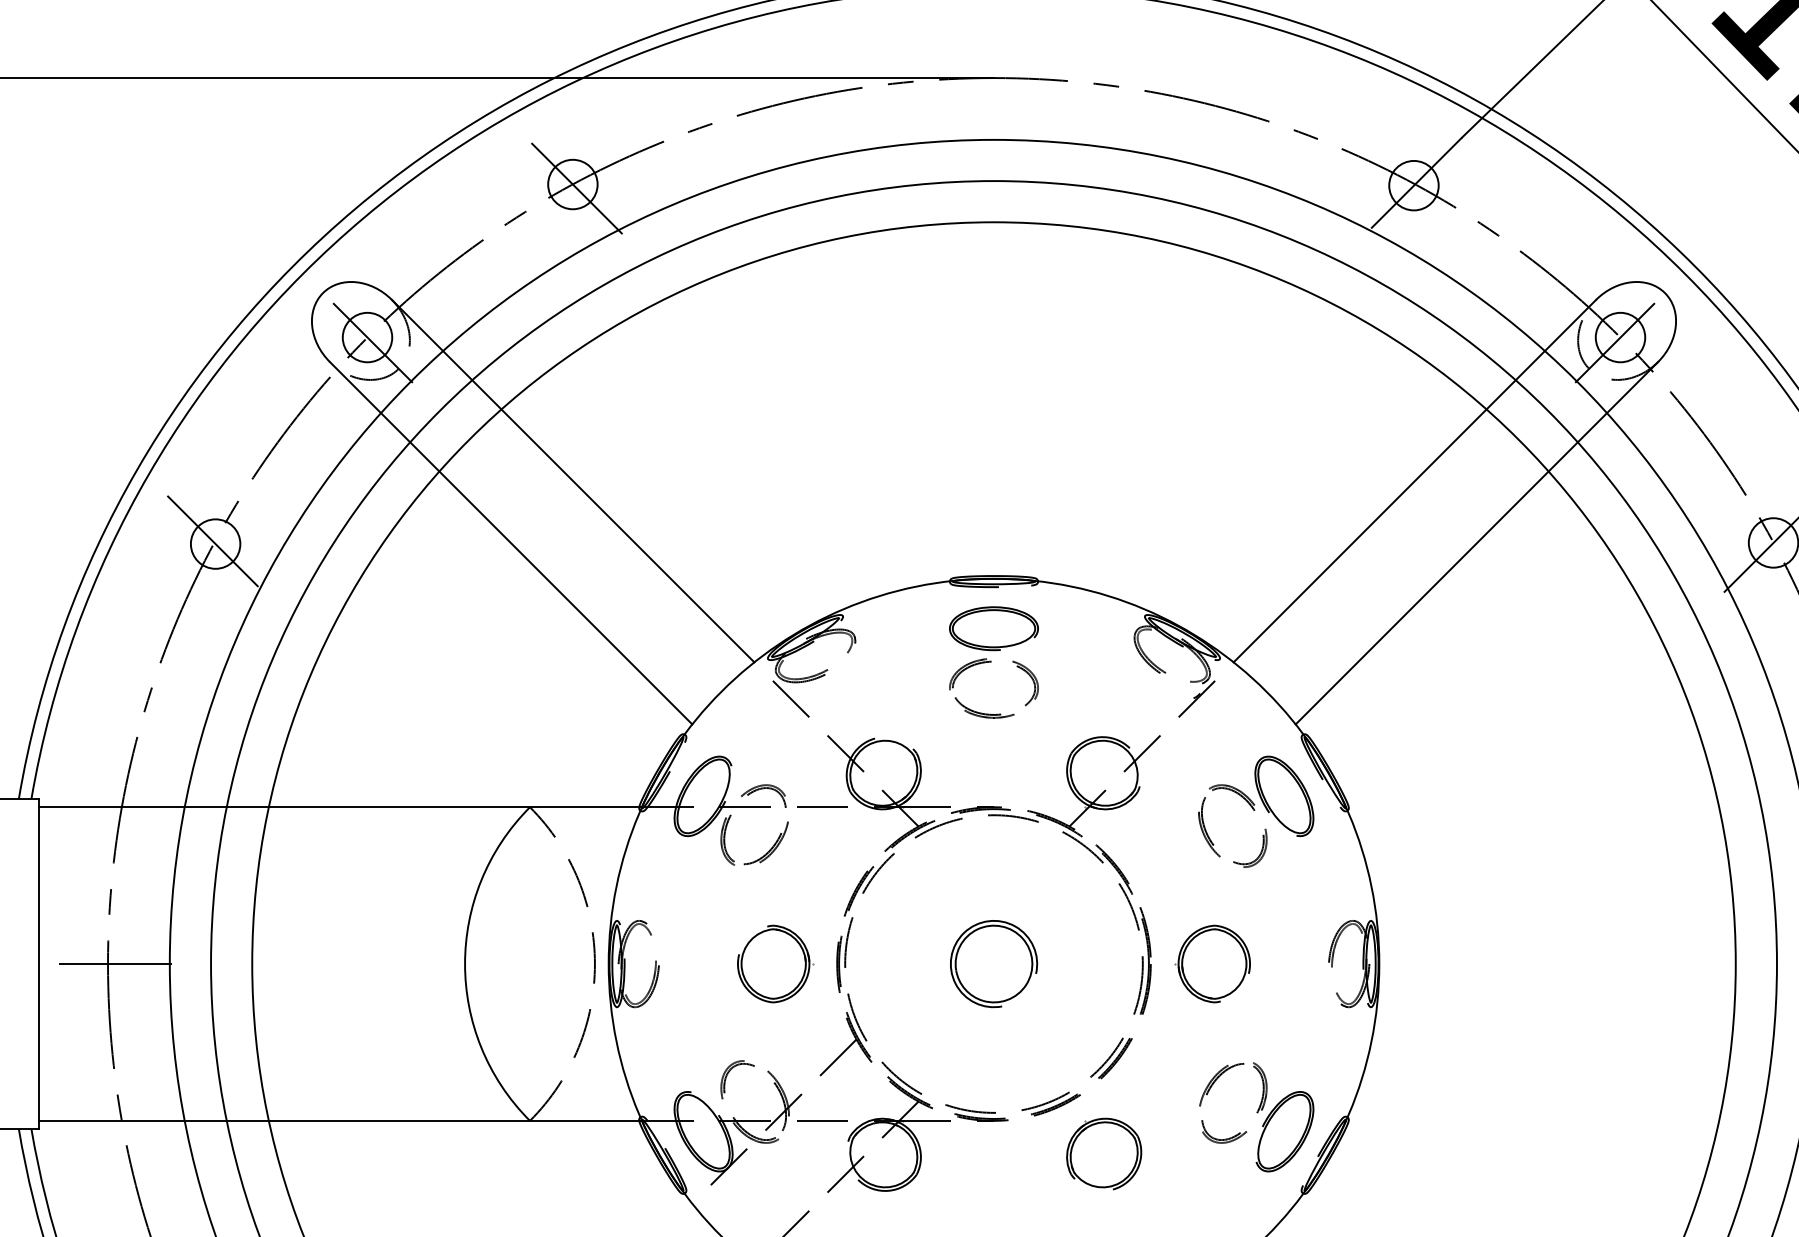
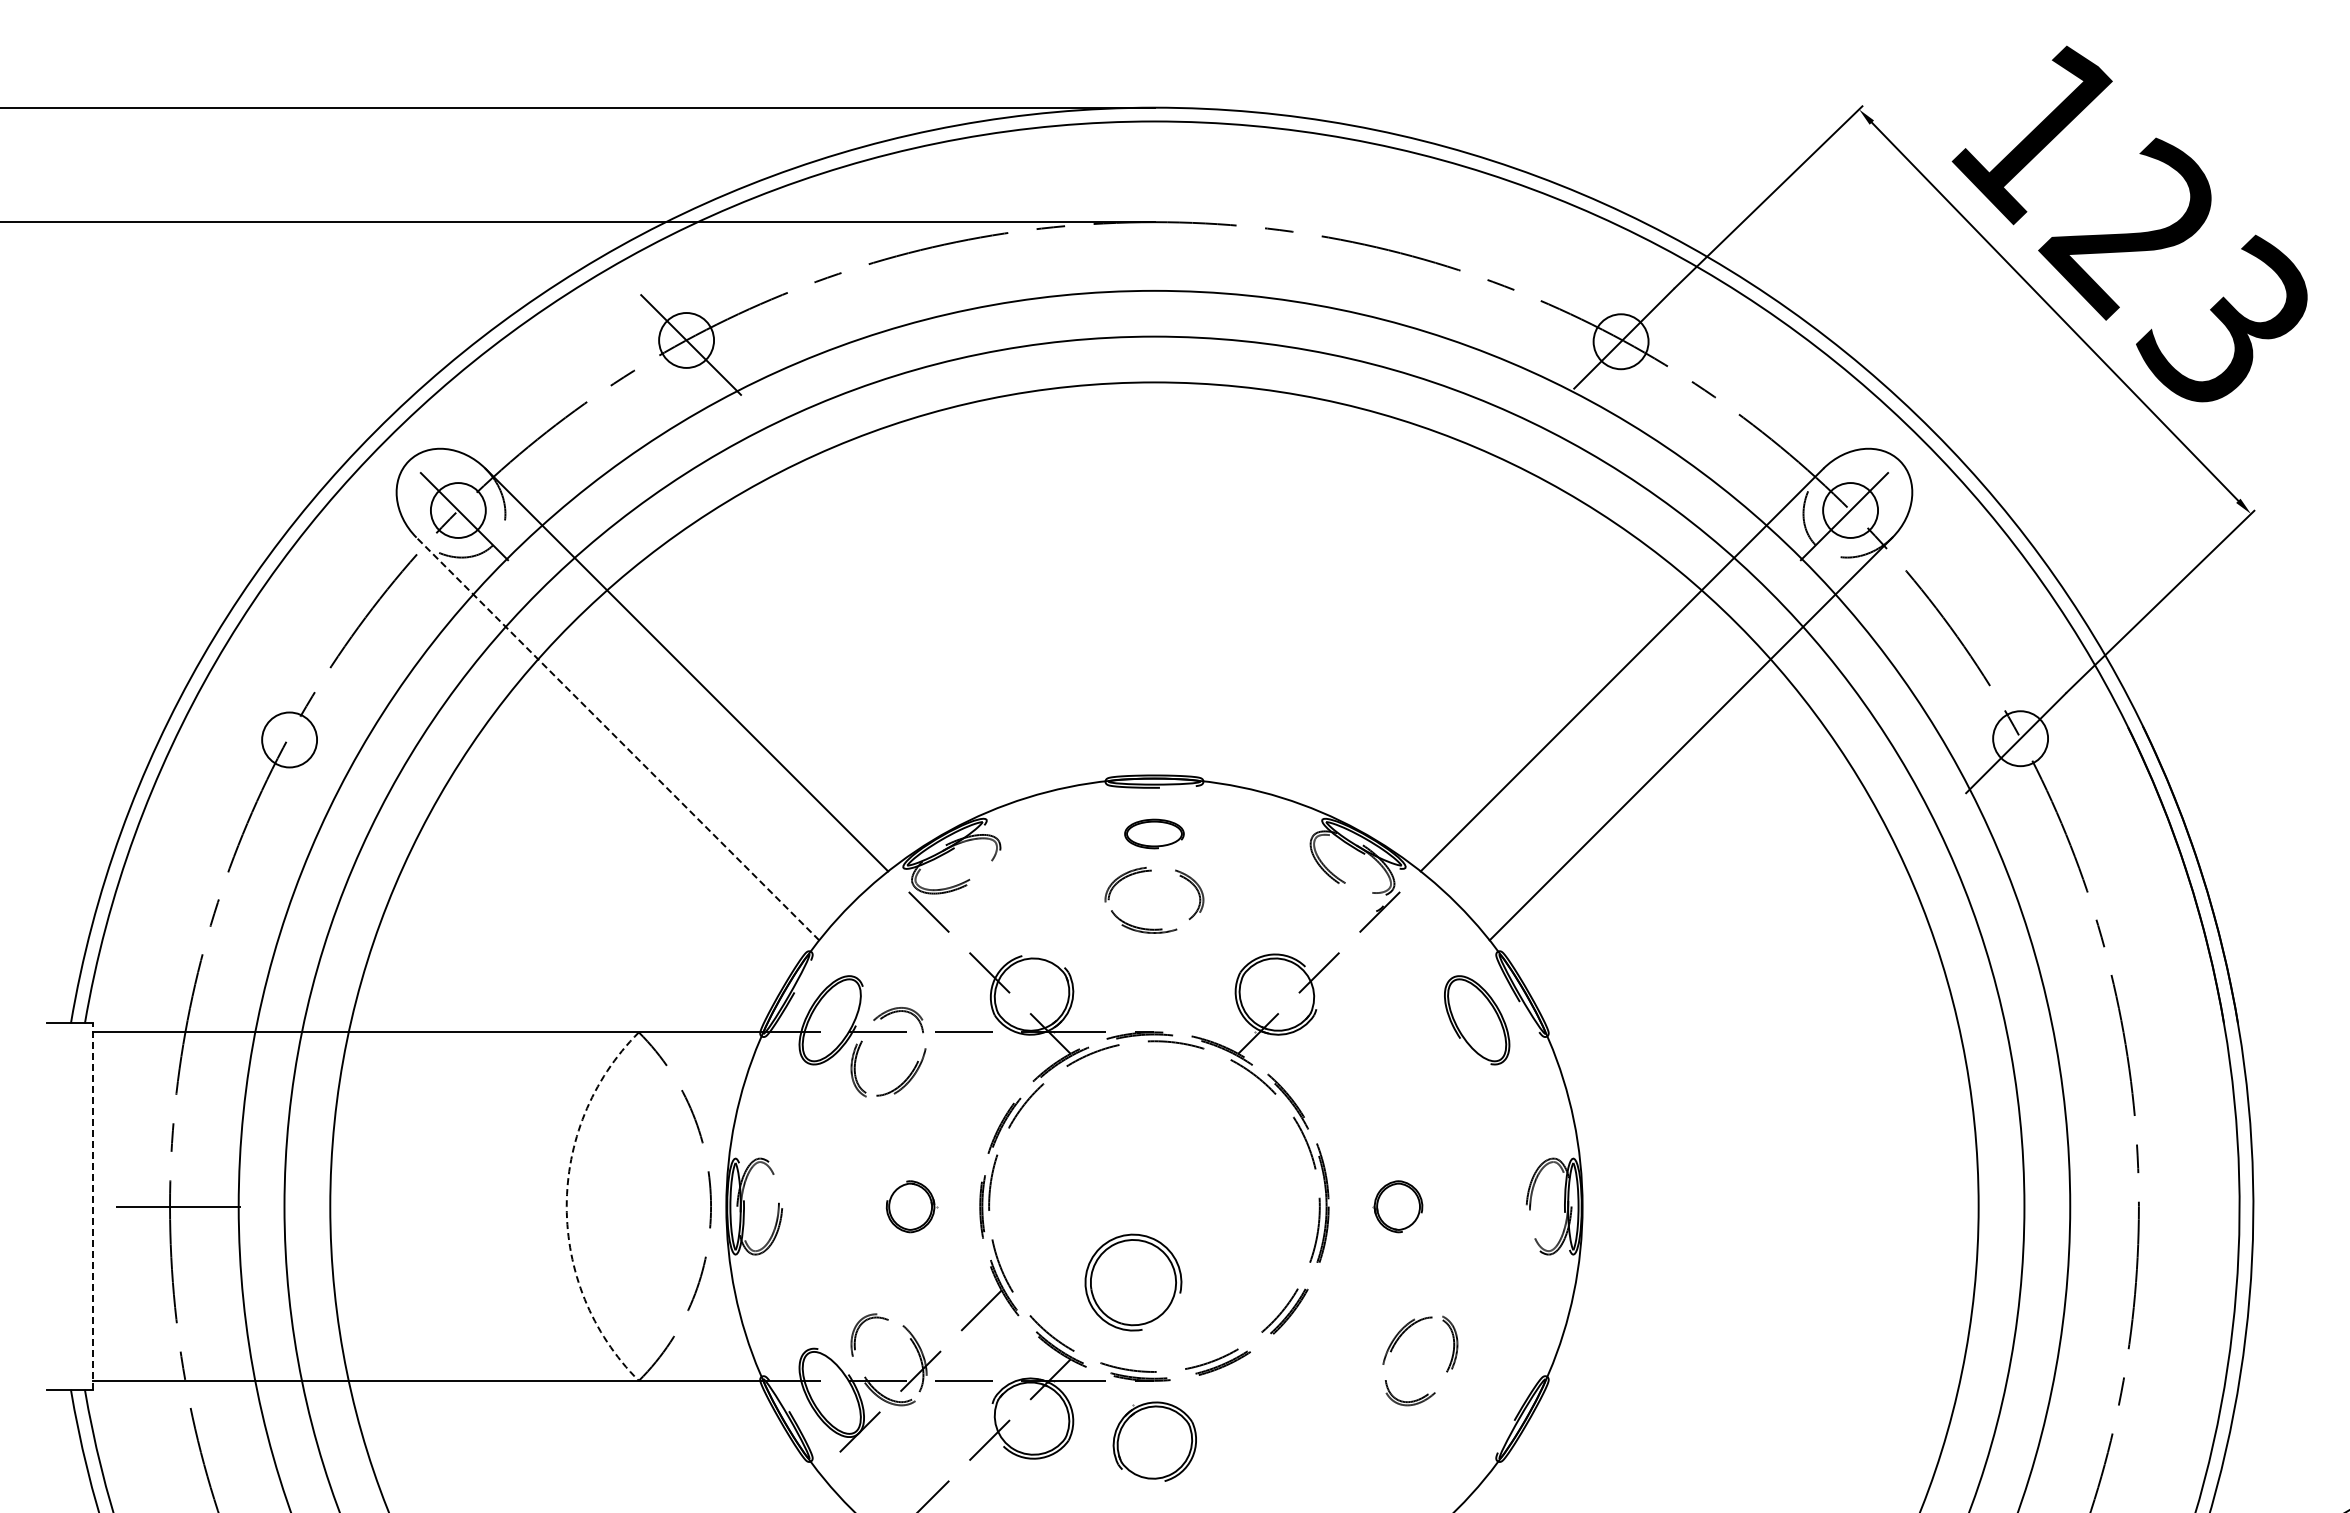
line: (215, 543) -> (289, 739), removed
line: (510, 543) -> (617, 739), solid -> dashed
part: (994, 628) -> (1154, 833), size x0.6
part: (1211, 840) -> (1396, 1069), removed
line: (38, 963) -> (92, 1206), solid -> dashed
arc: (464, 963) -> (566, 1206), solid -> dashed
part: (775, 963) -> (911, 1206), size x0.6
part: (994, 963) -> (1133, 1282), moved
part: (1212, 963) -> (1397, 1206), size x0.6
part: (1284, 1131) -> (1477, 1392), removed
part: (1103, 1153) -> (1154, 1441), moved

